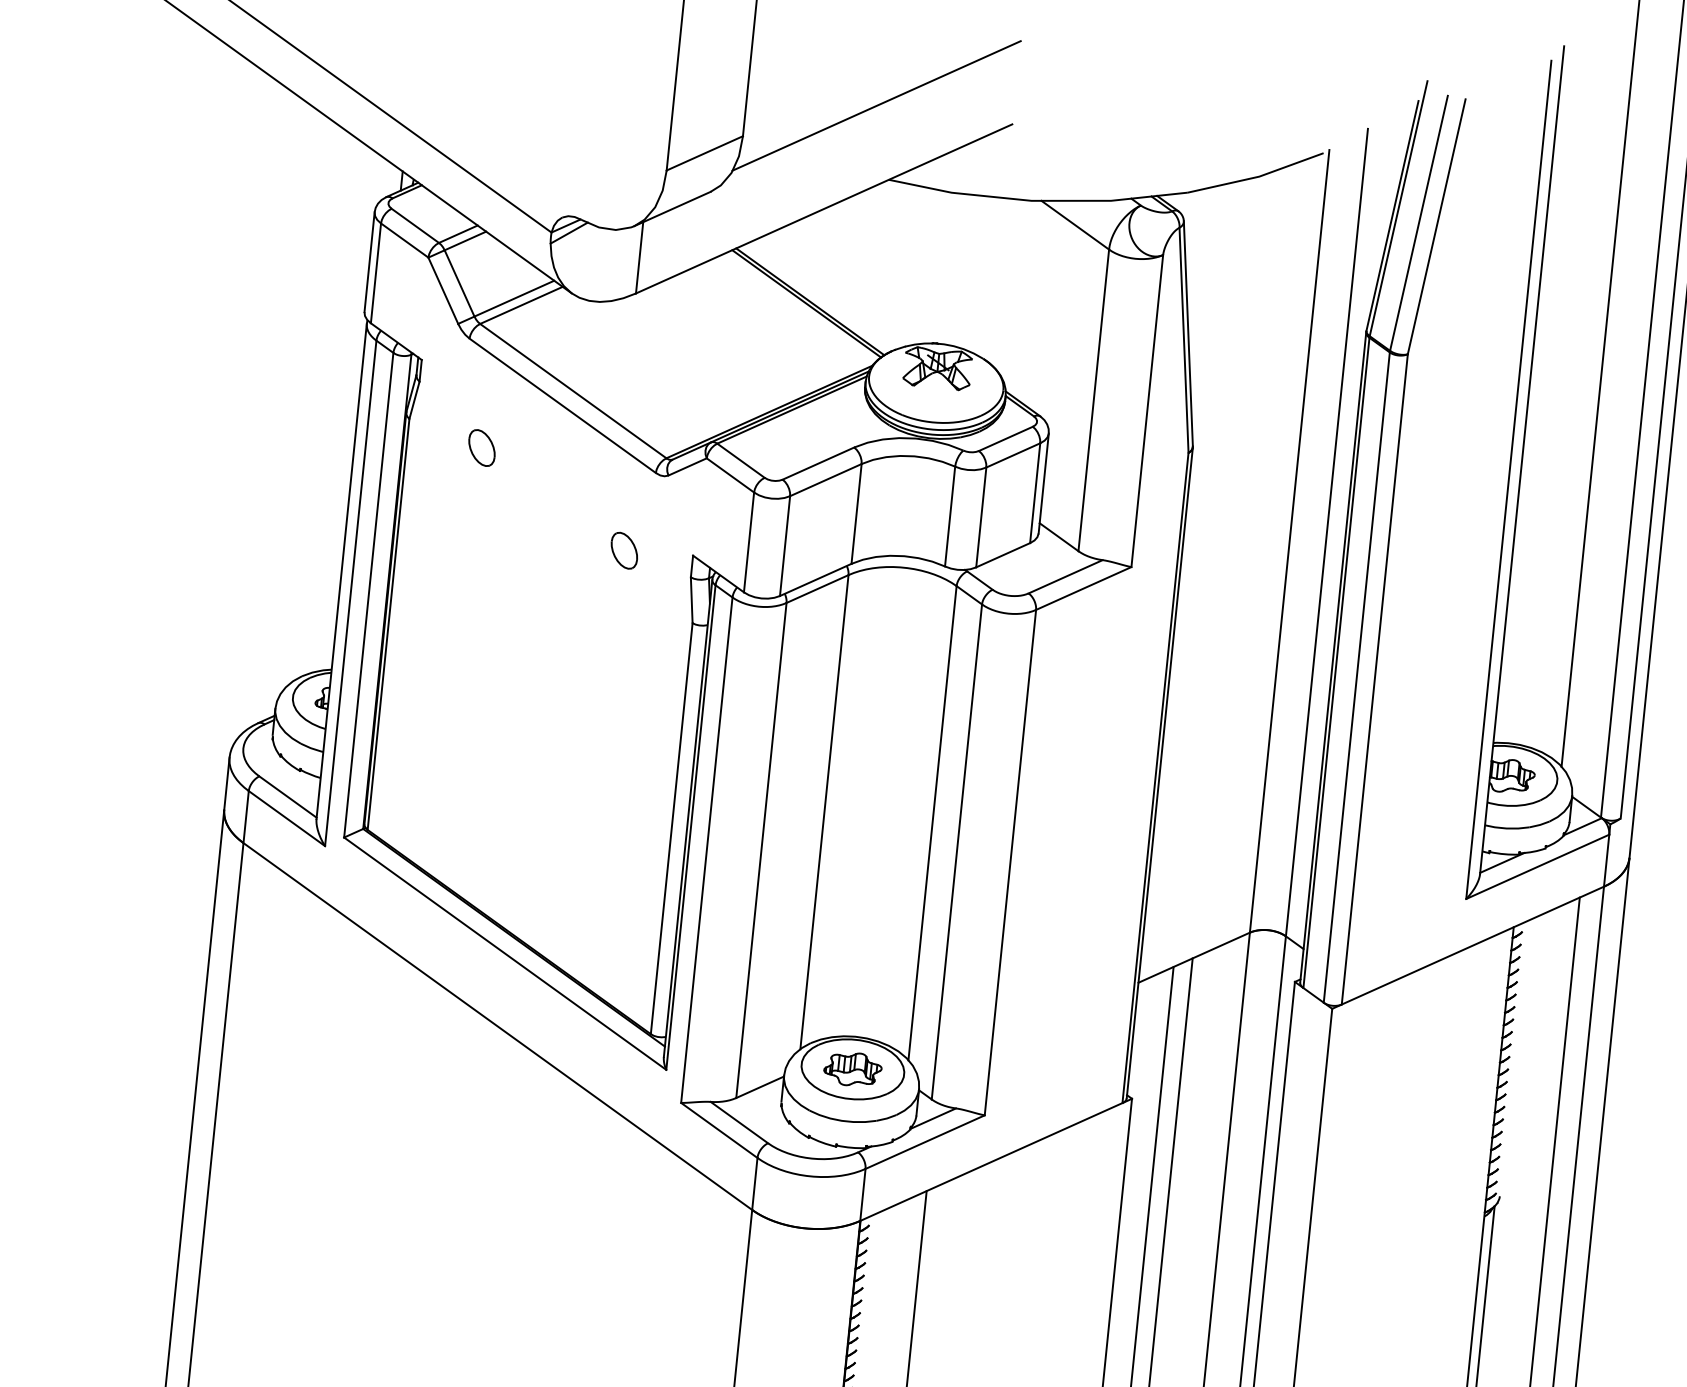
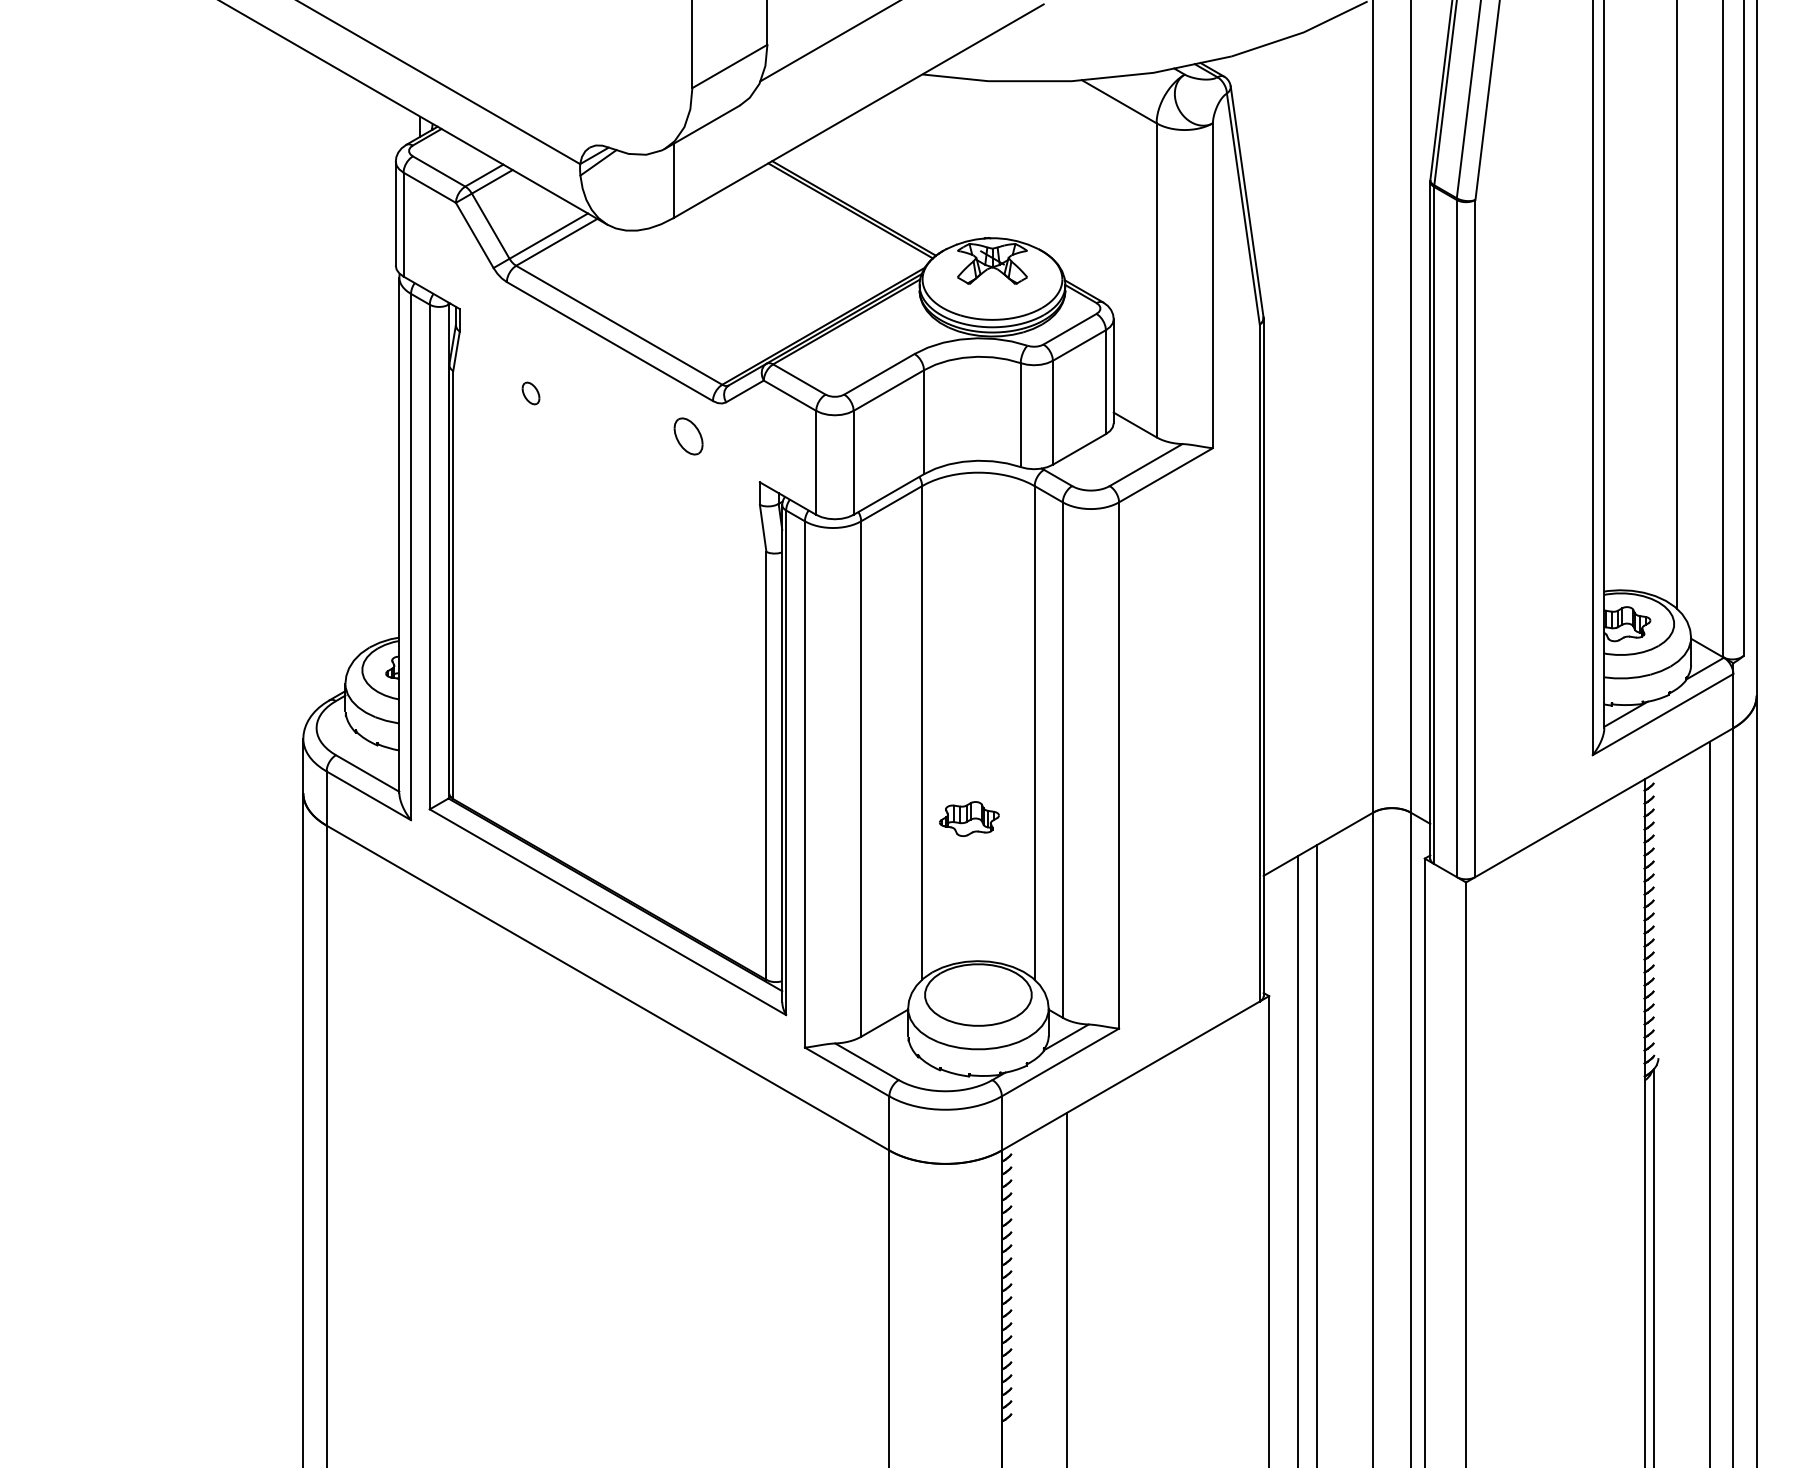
part: (481, 447) -> (530, 393), size x0.6
part: (624, 550) -> (688, 436), moved
part: (853, 1068) -> (969, 818), moved

